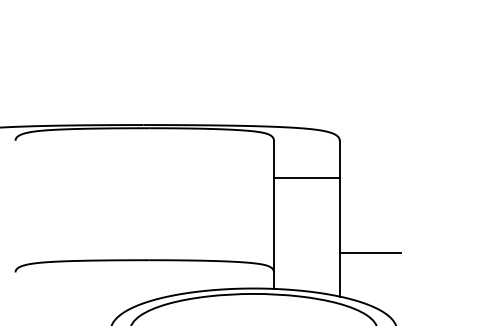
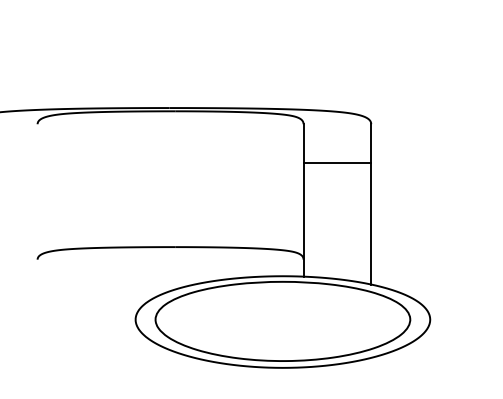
line: (370, 252) -> (402, 239), removed

